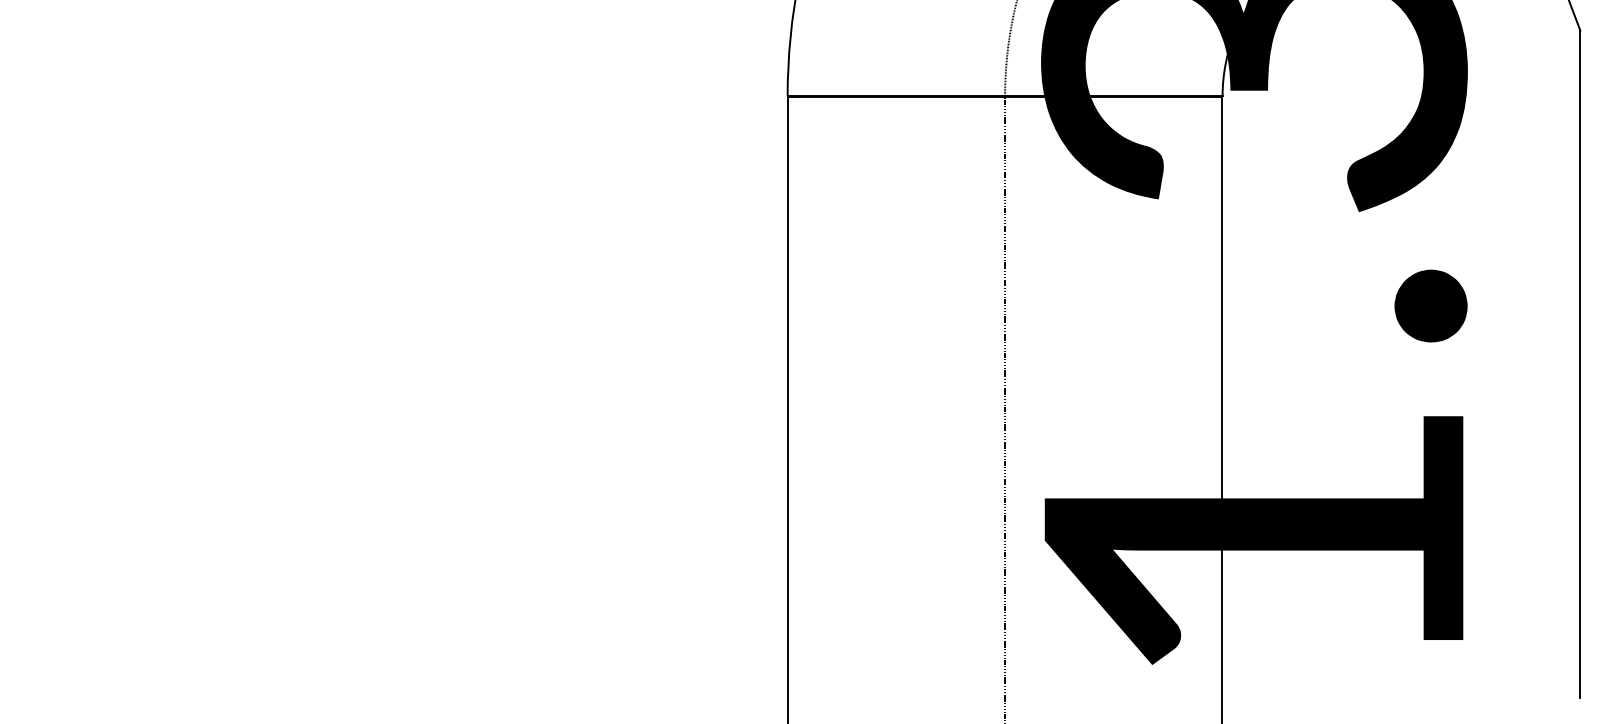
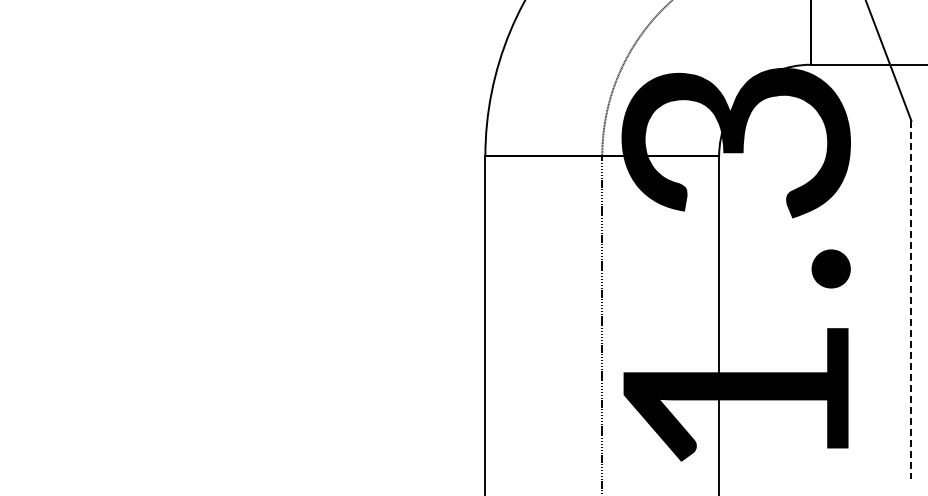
line: (1580, 364) -> (911, 300), solid -> dashed

